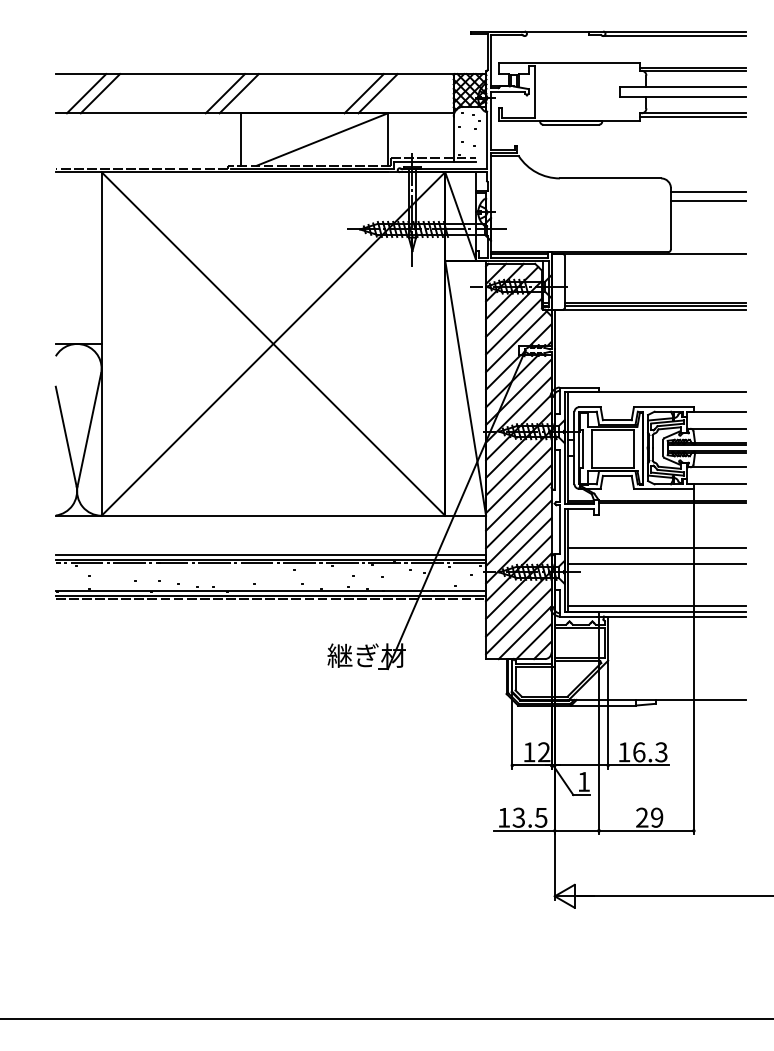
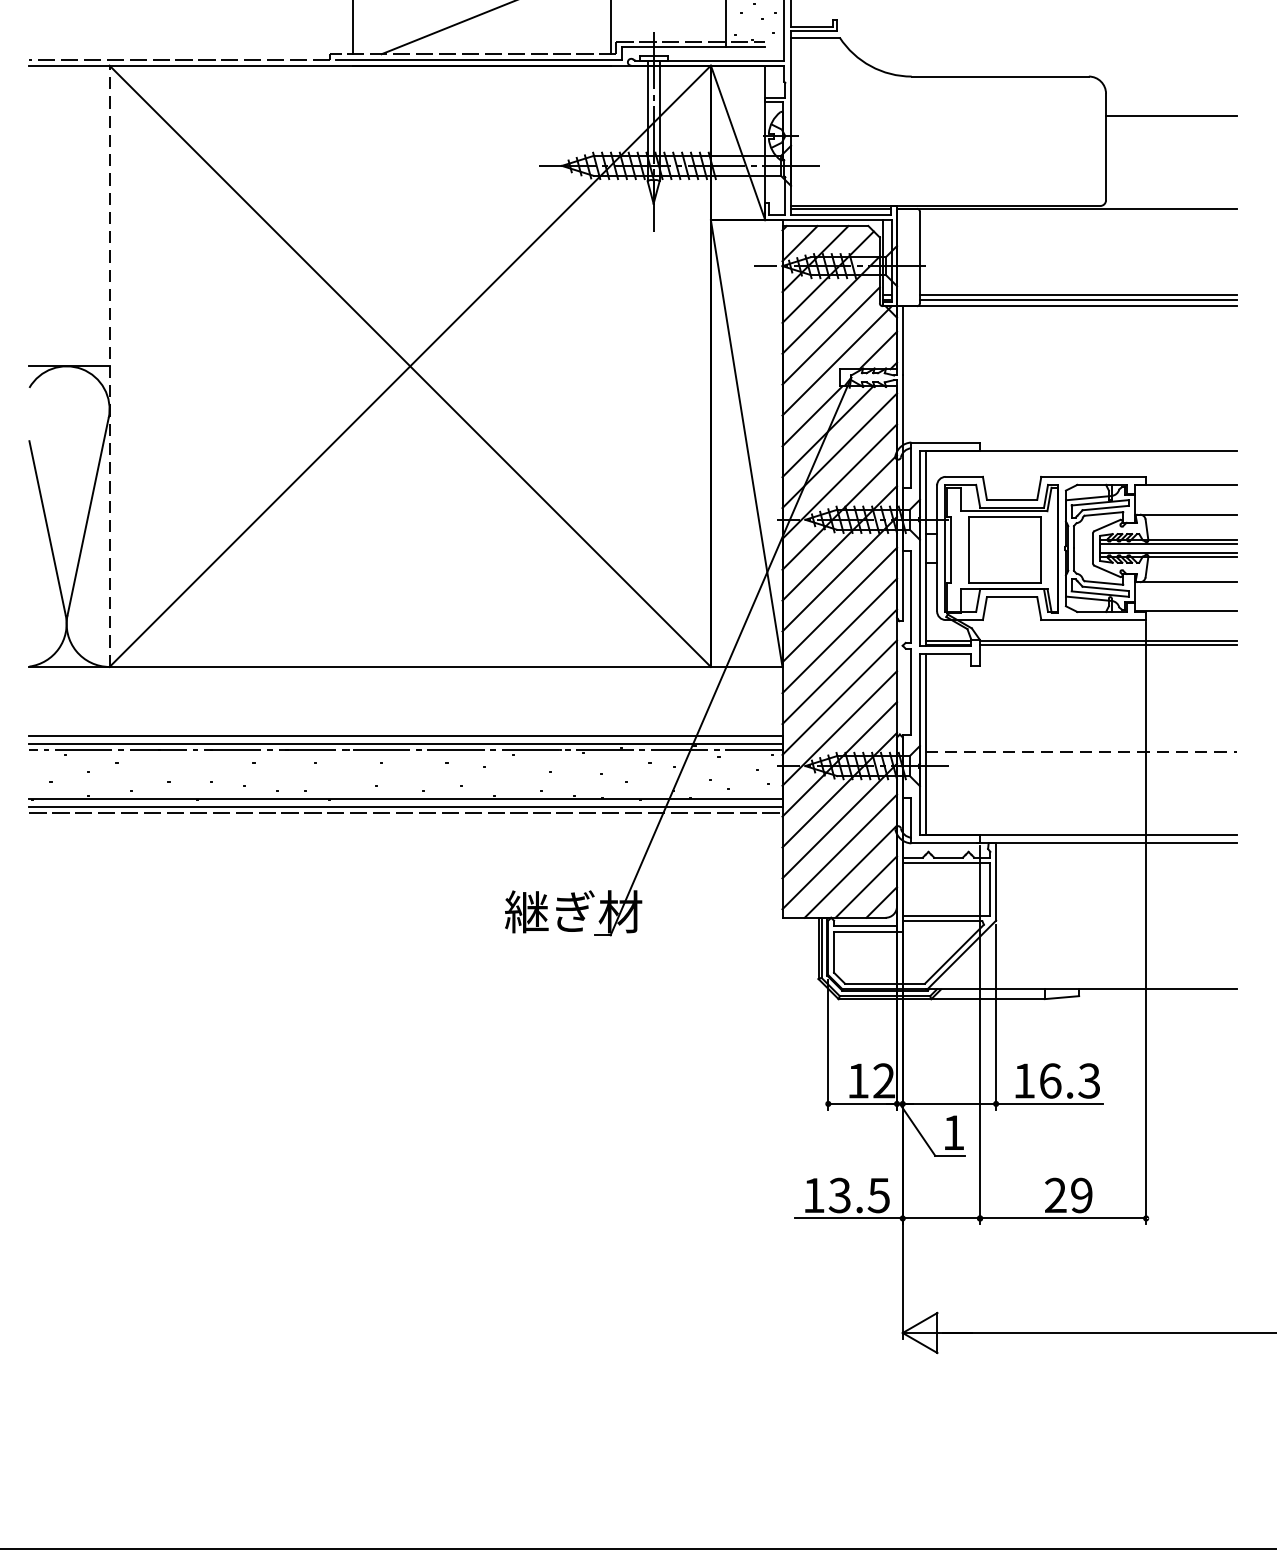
line: (707, 191) -> (1169, 99), removed
line: (101, 343) -> (109, 365), solid -> dashed
line: (656, 547) -> (1080, 722), removed
line: (656, 564) -> (1080, 752), solid -> dashed
line: (656, 605) -> (1080, 824), removed

